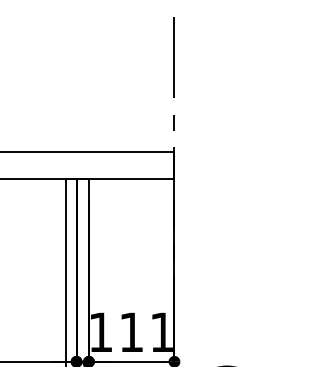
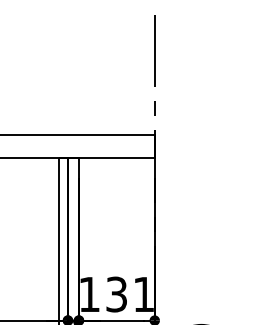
text: (131, 332) -> (116, 294), 111 -> 131

